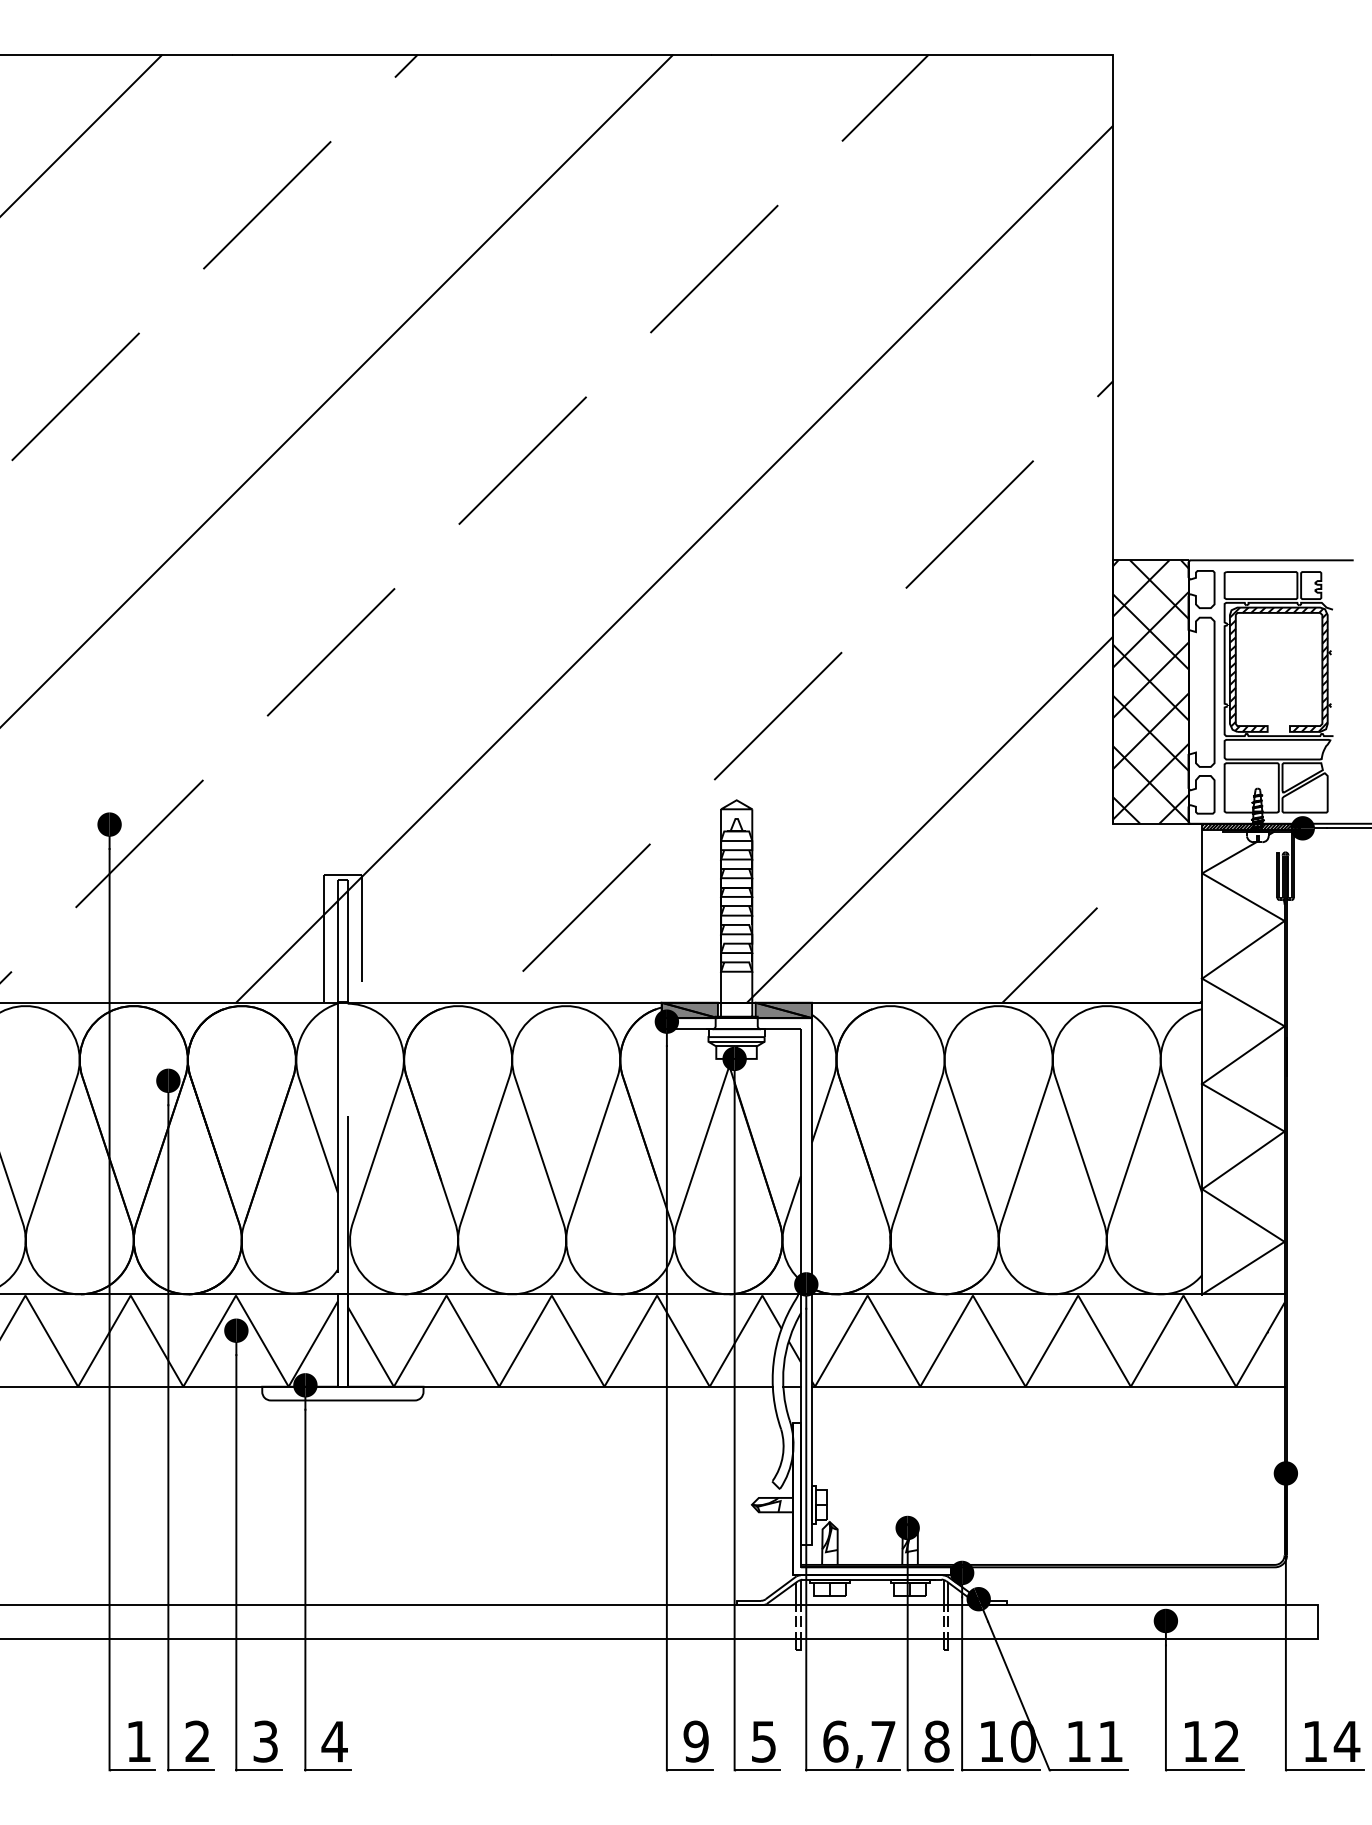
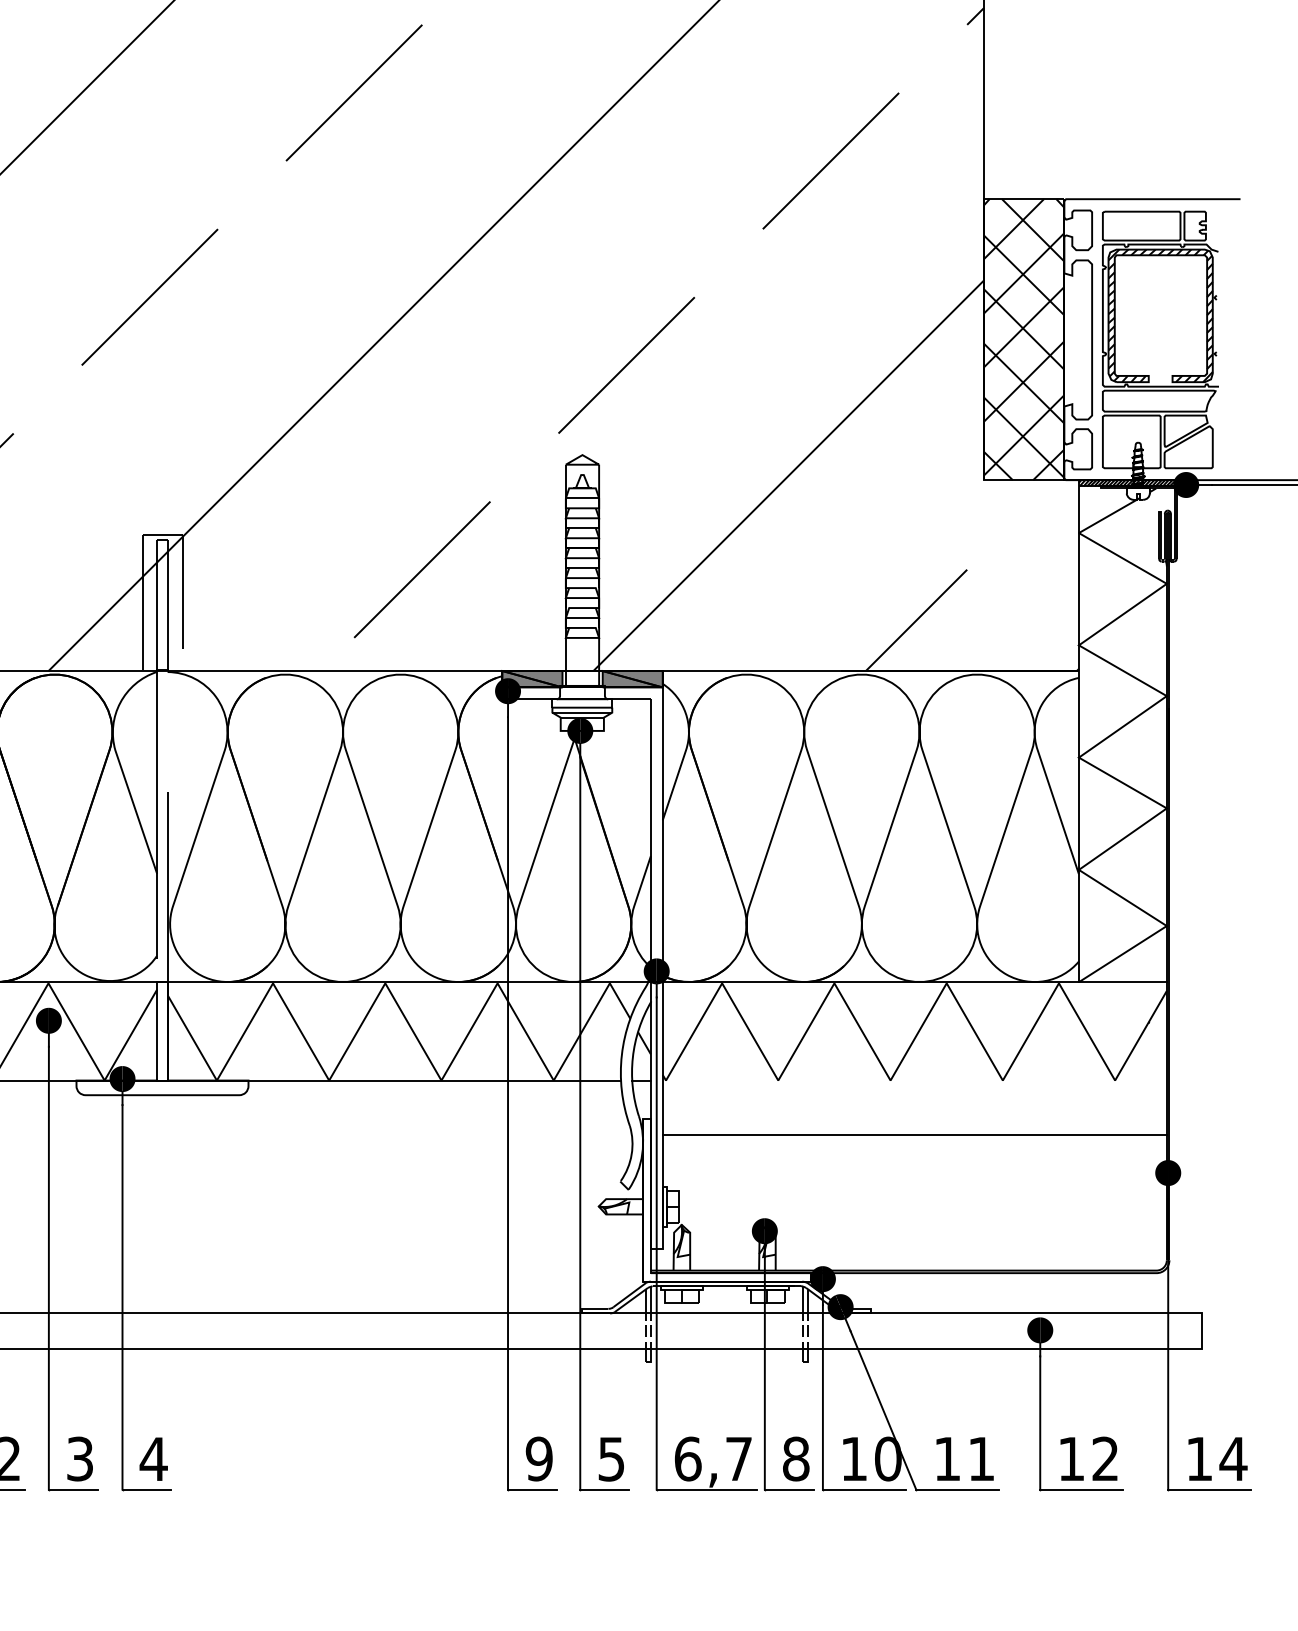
line: (1047, 1386) -> (913, 1134), moved

